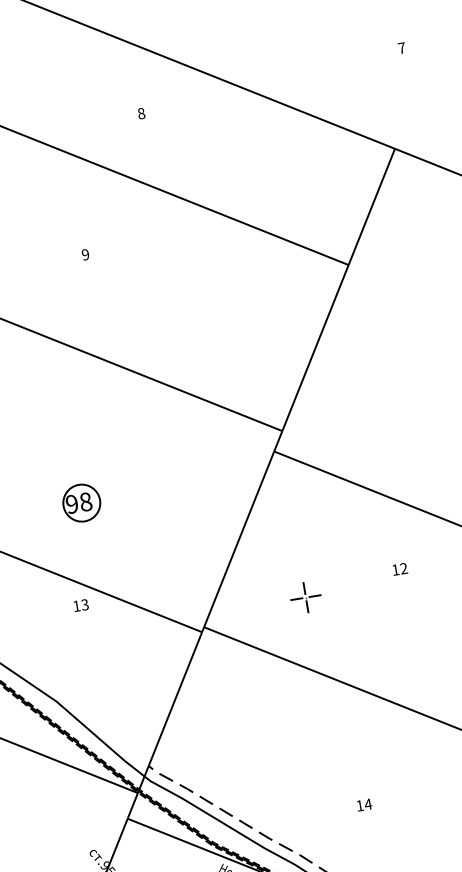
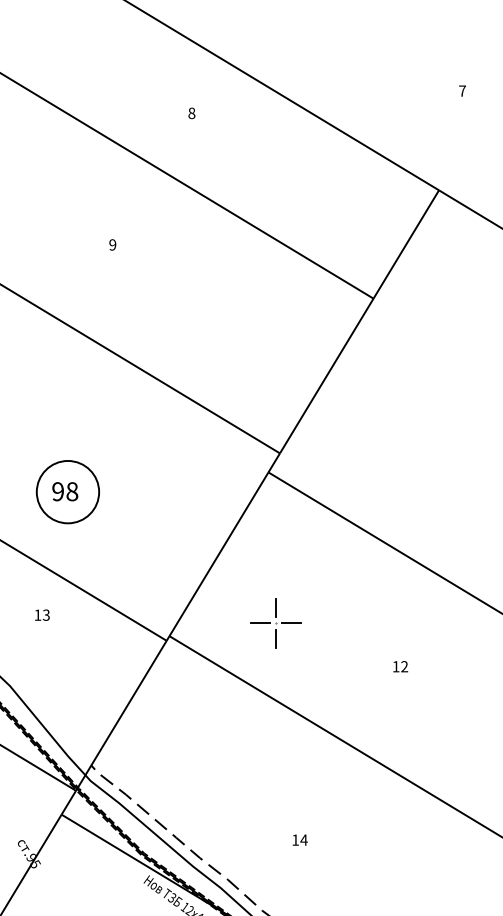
circle: (81, 502) -> (67, 491), size x1.67
text: (399, 569) -> (400, 666), moved
part: (305, 597) -> (275, 623), size x1.67
text: (81, 604) -> (42, 614), moved

